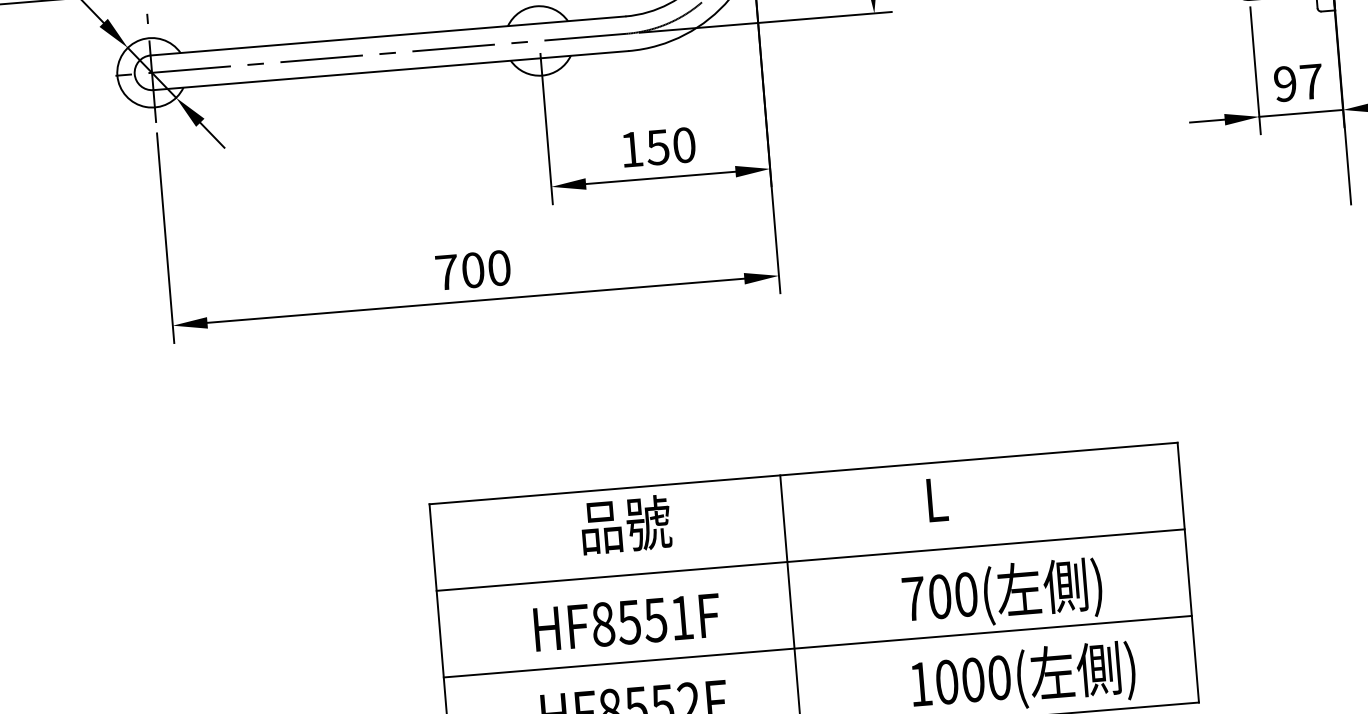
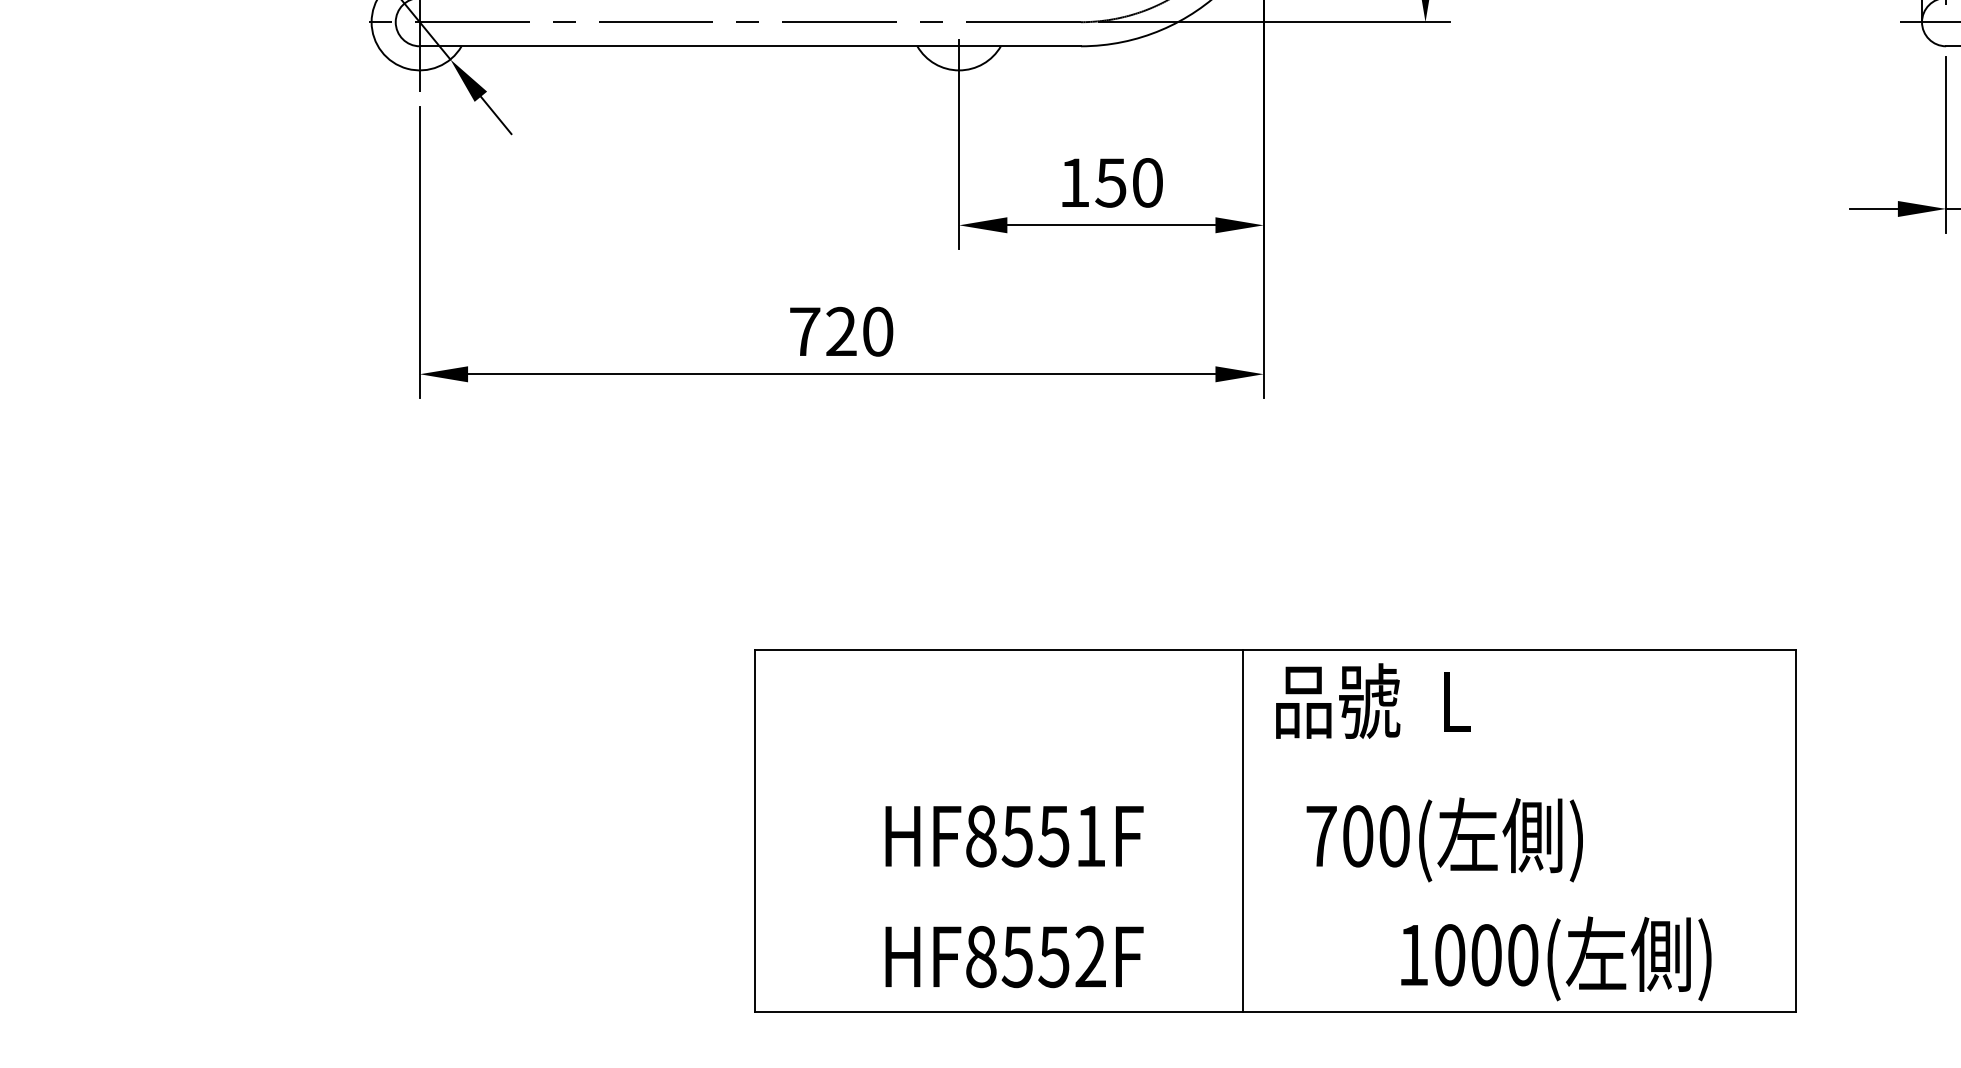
text: (473, 270) -> (841, 331), 700 -> 720
text: (626, 524) -> (1338, 700), moved
line: (810, 559) -> (1275, 770), removed
text: (1002, 593) -> (1444, 839), moved
line: (817, 646) -> (1275, 891), removed

